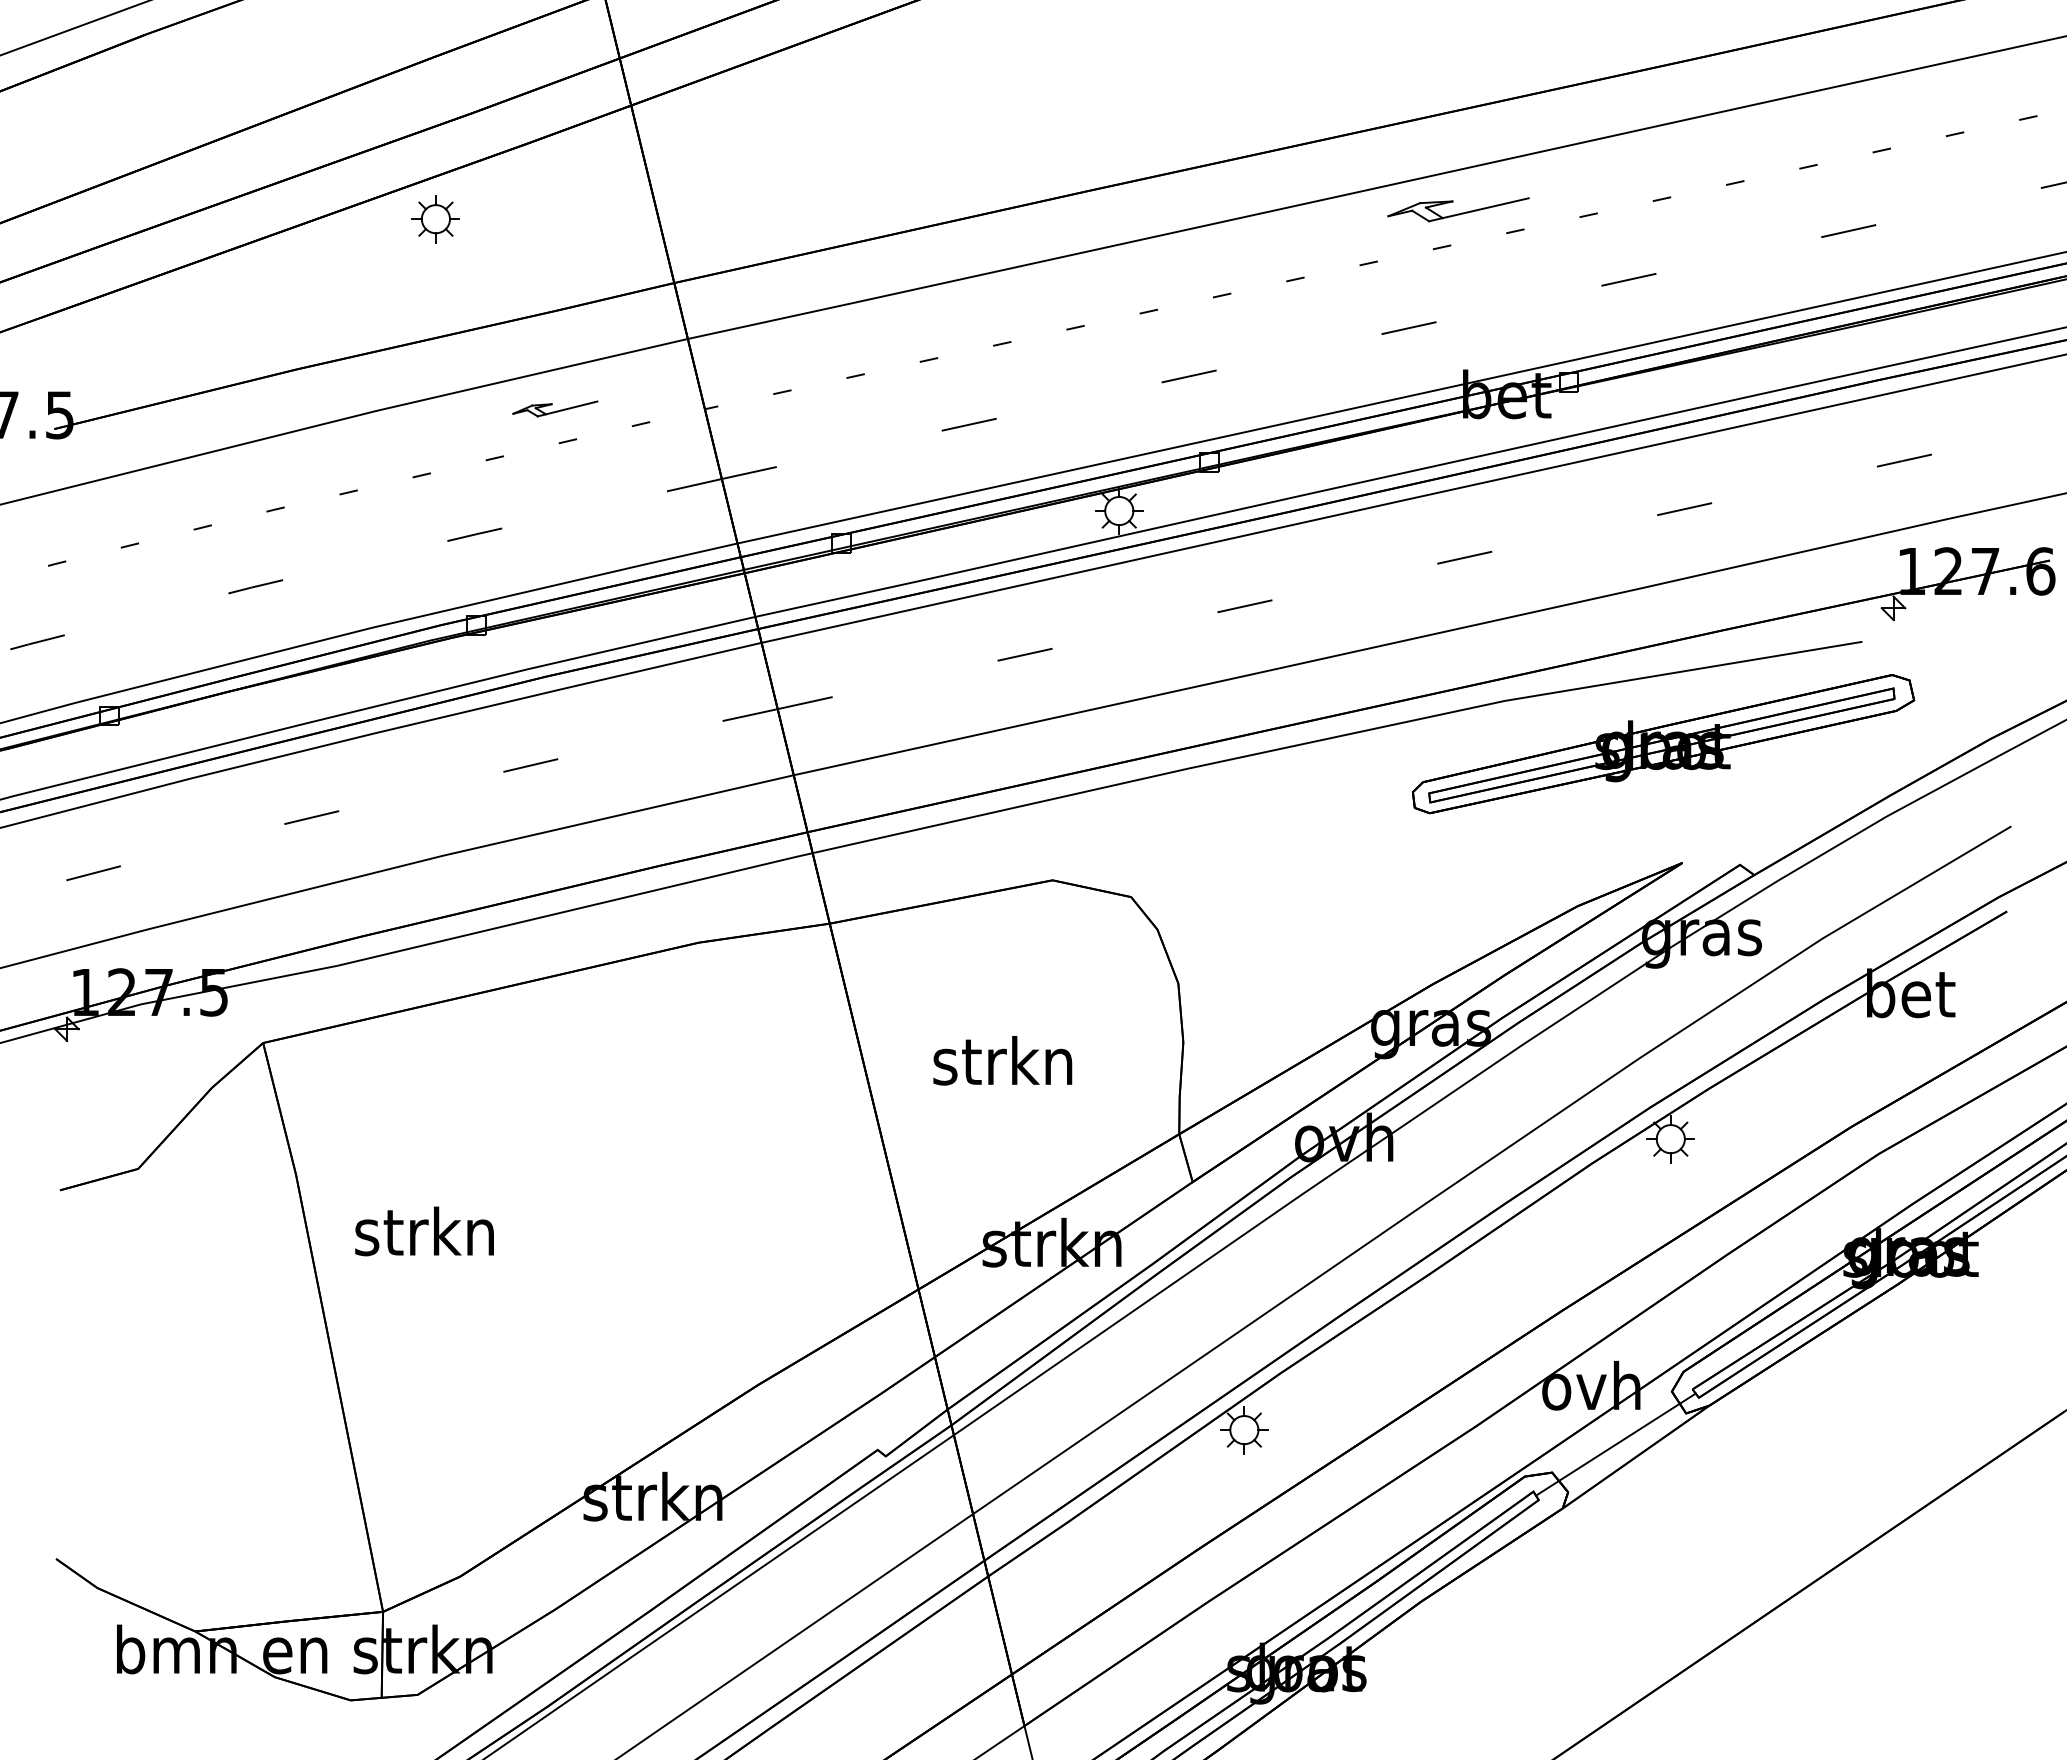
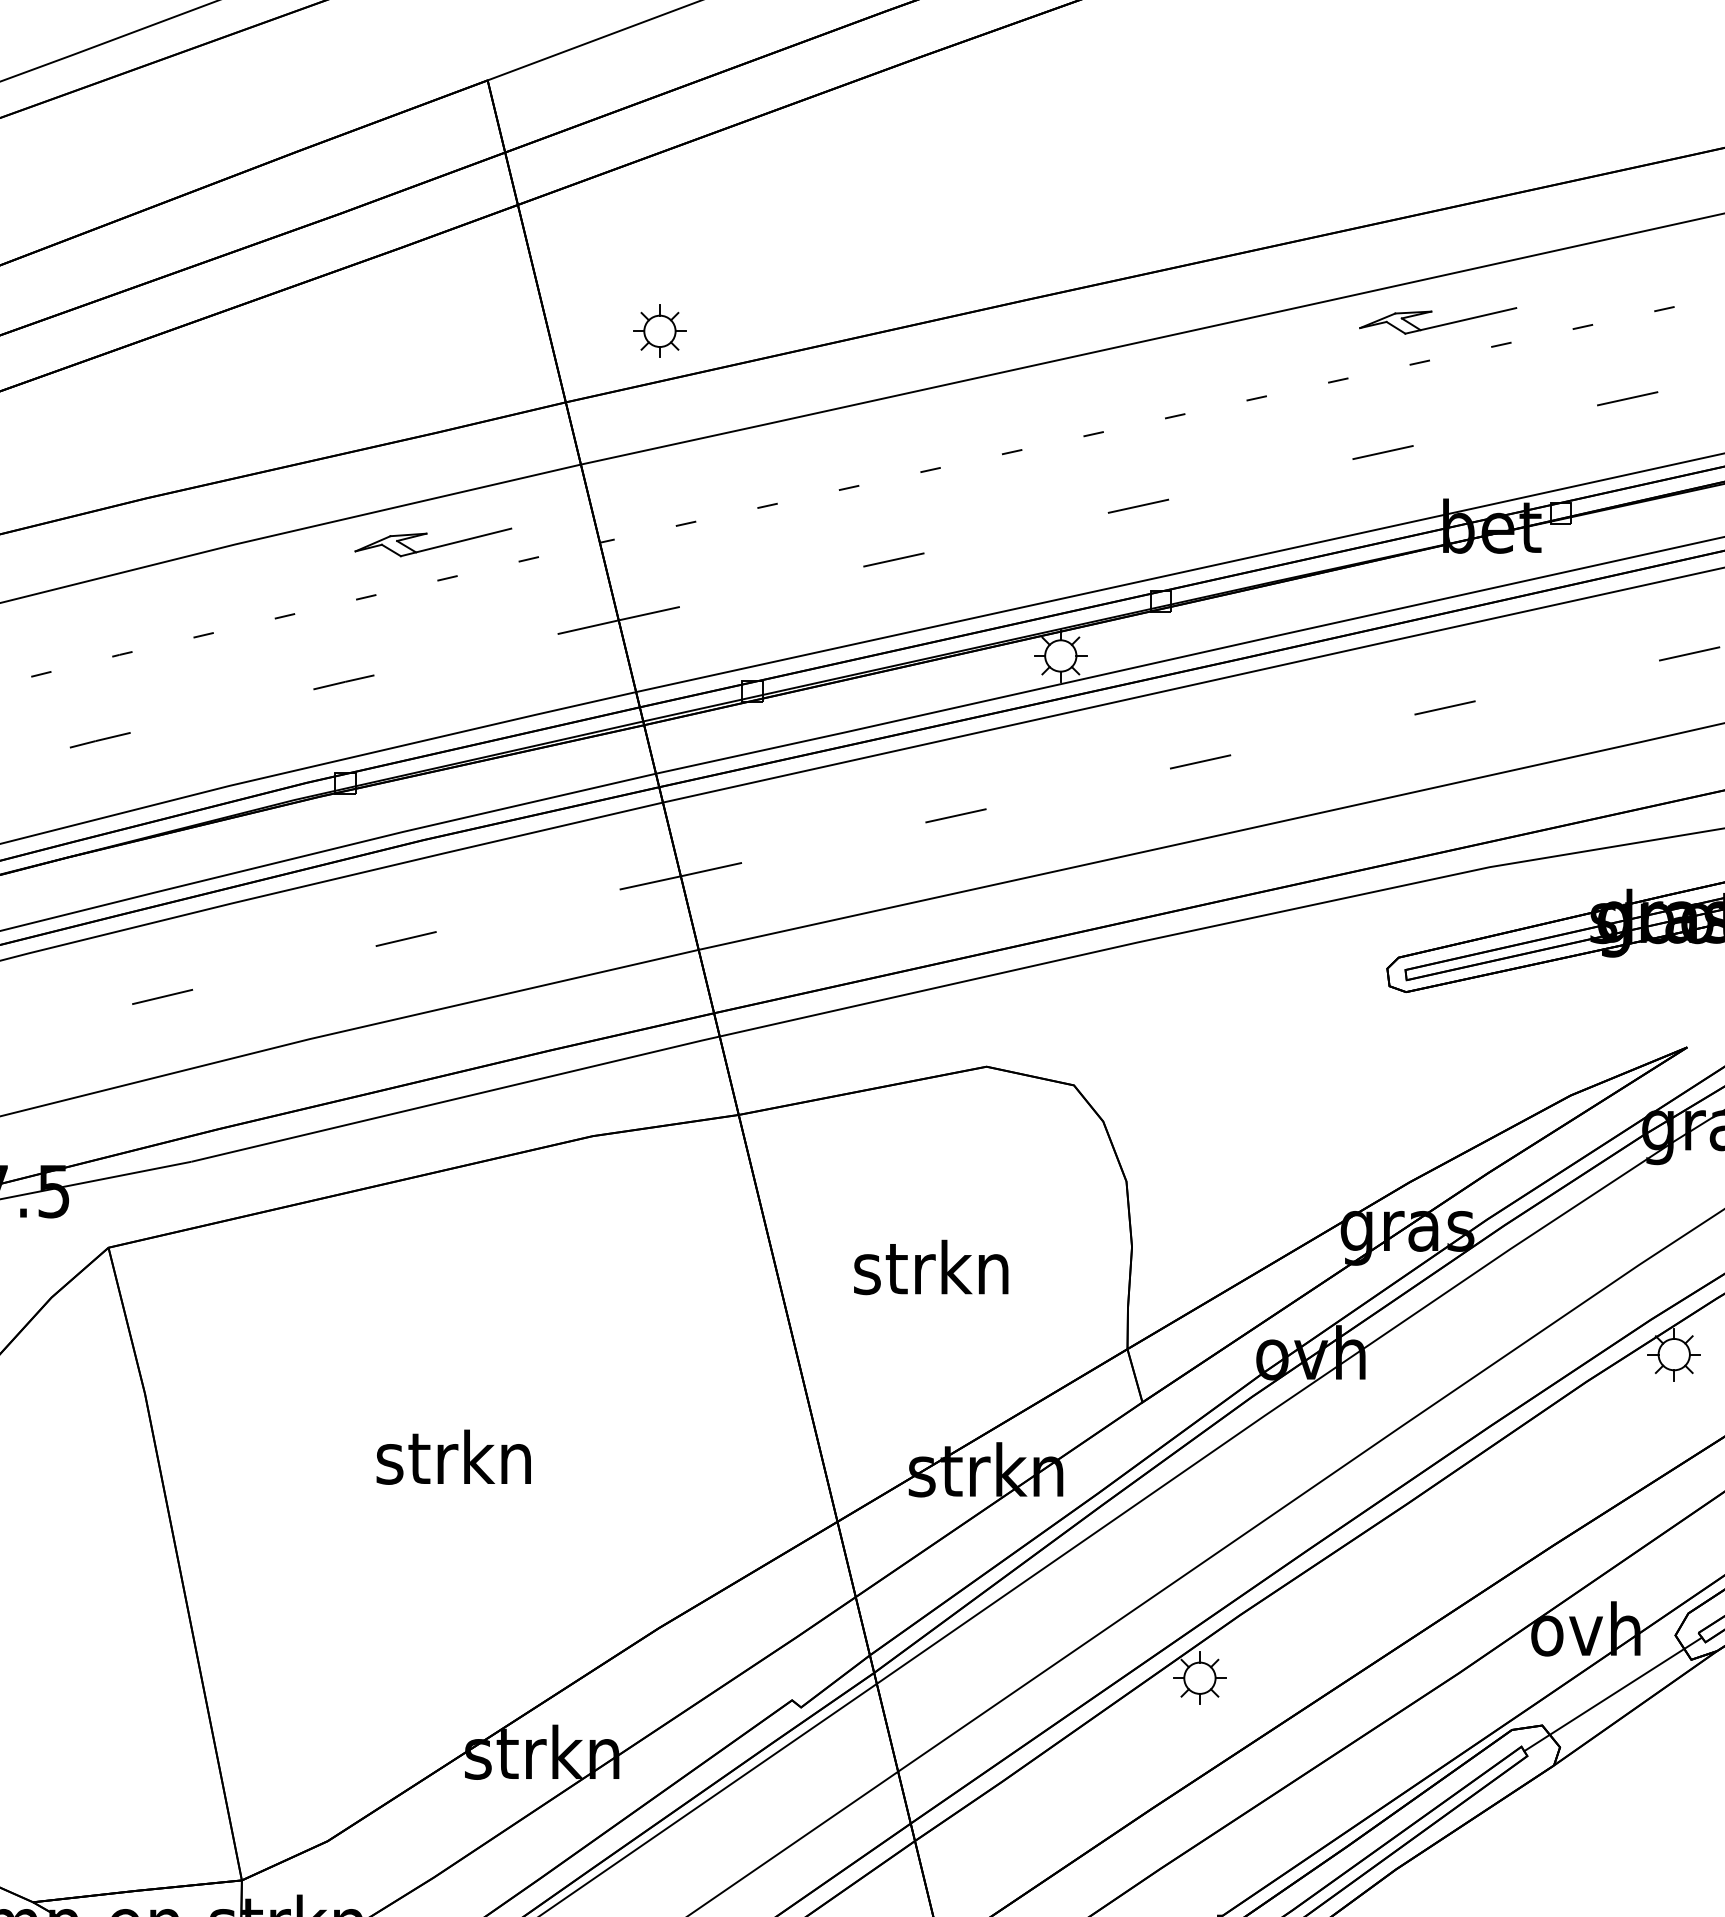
part: (435, 219) -> (659, 331), moved
part: (555, 408) -> (433, 541), size x1.67
text: (424, 1231) -> (453, 1457), moved

